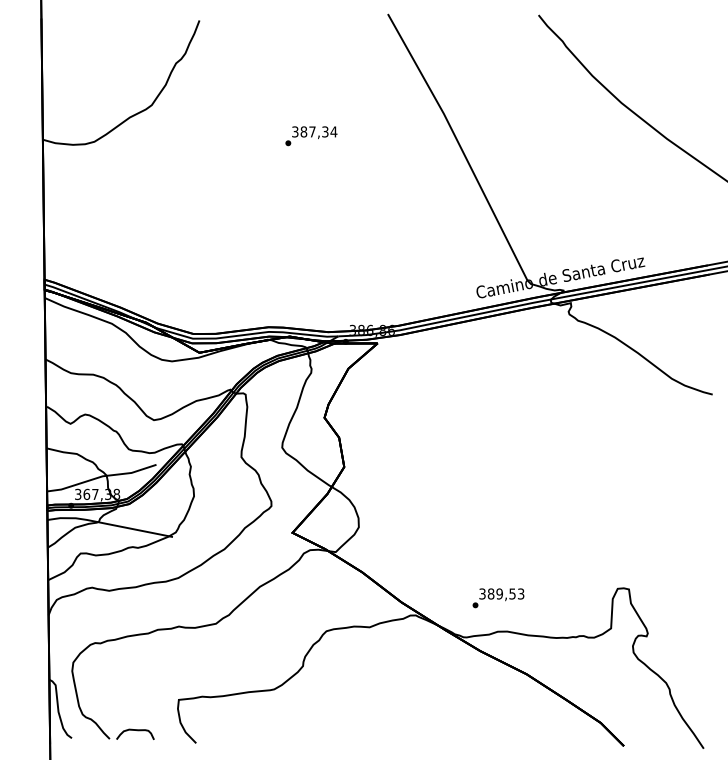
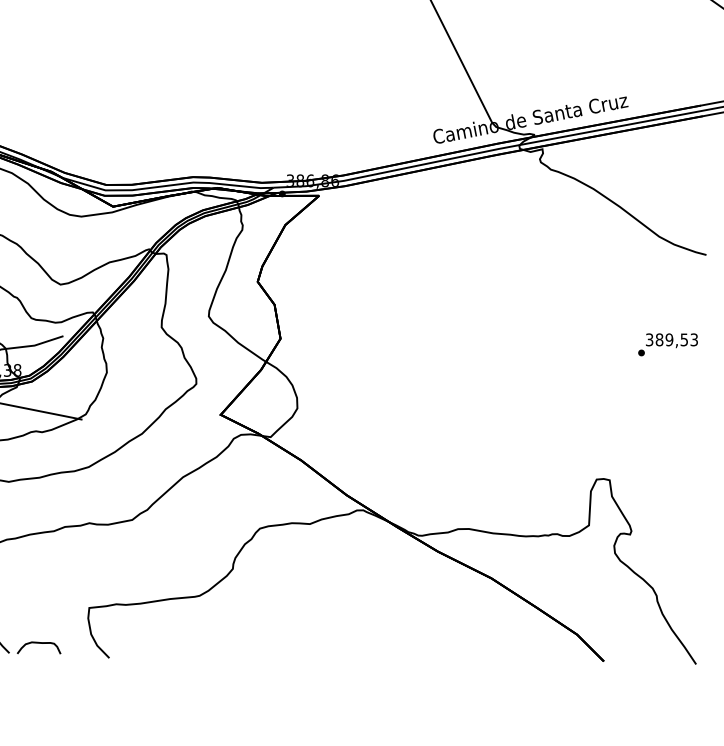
text: (498, 598) -> (668, 345), moved

